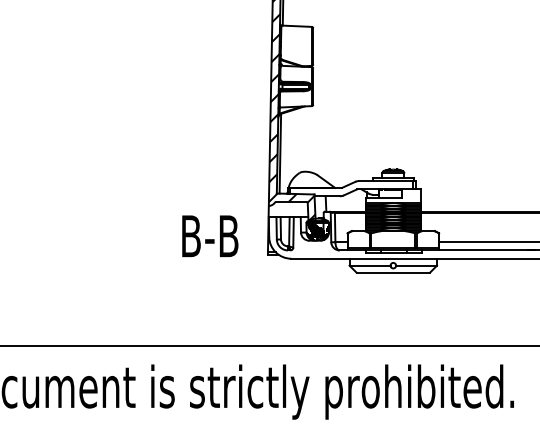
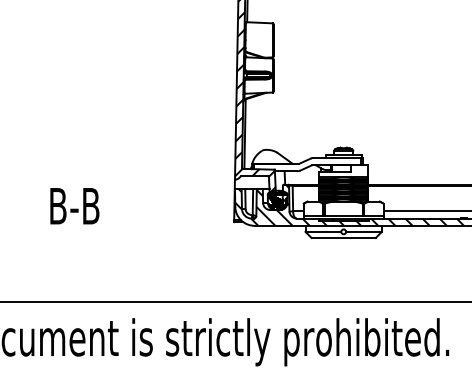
hatch: (399, 234) -> (349, 204), added
text: (209, 236) -> (74, 206), moved

